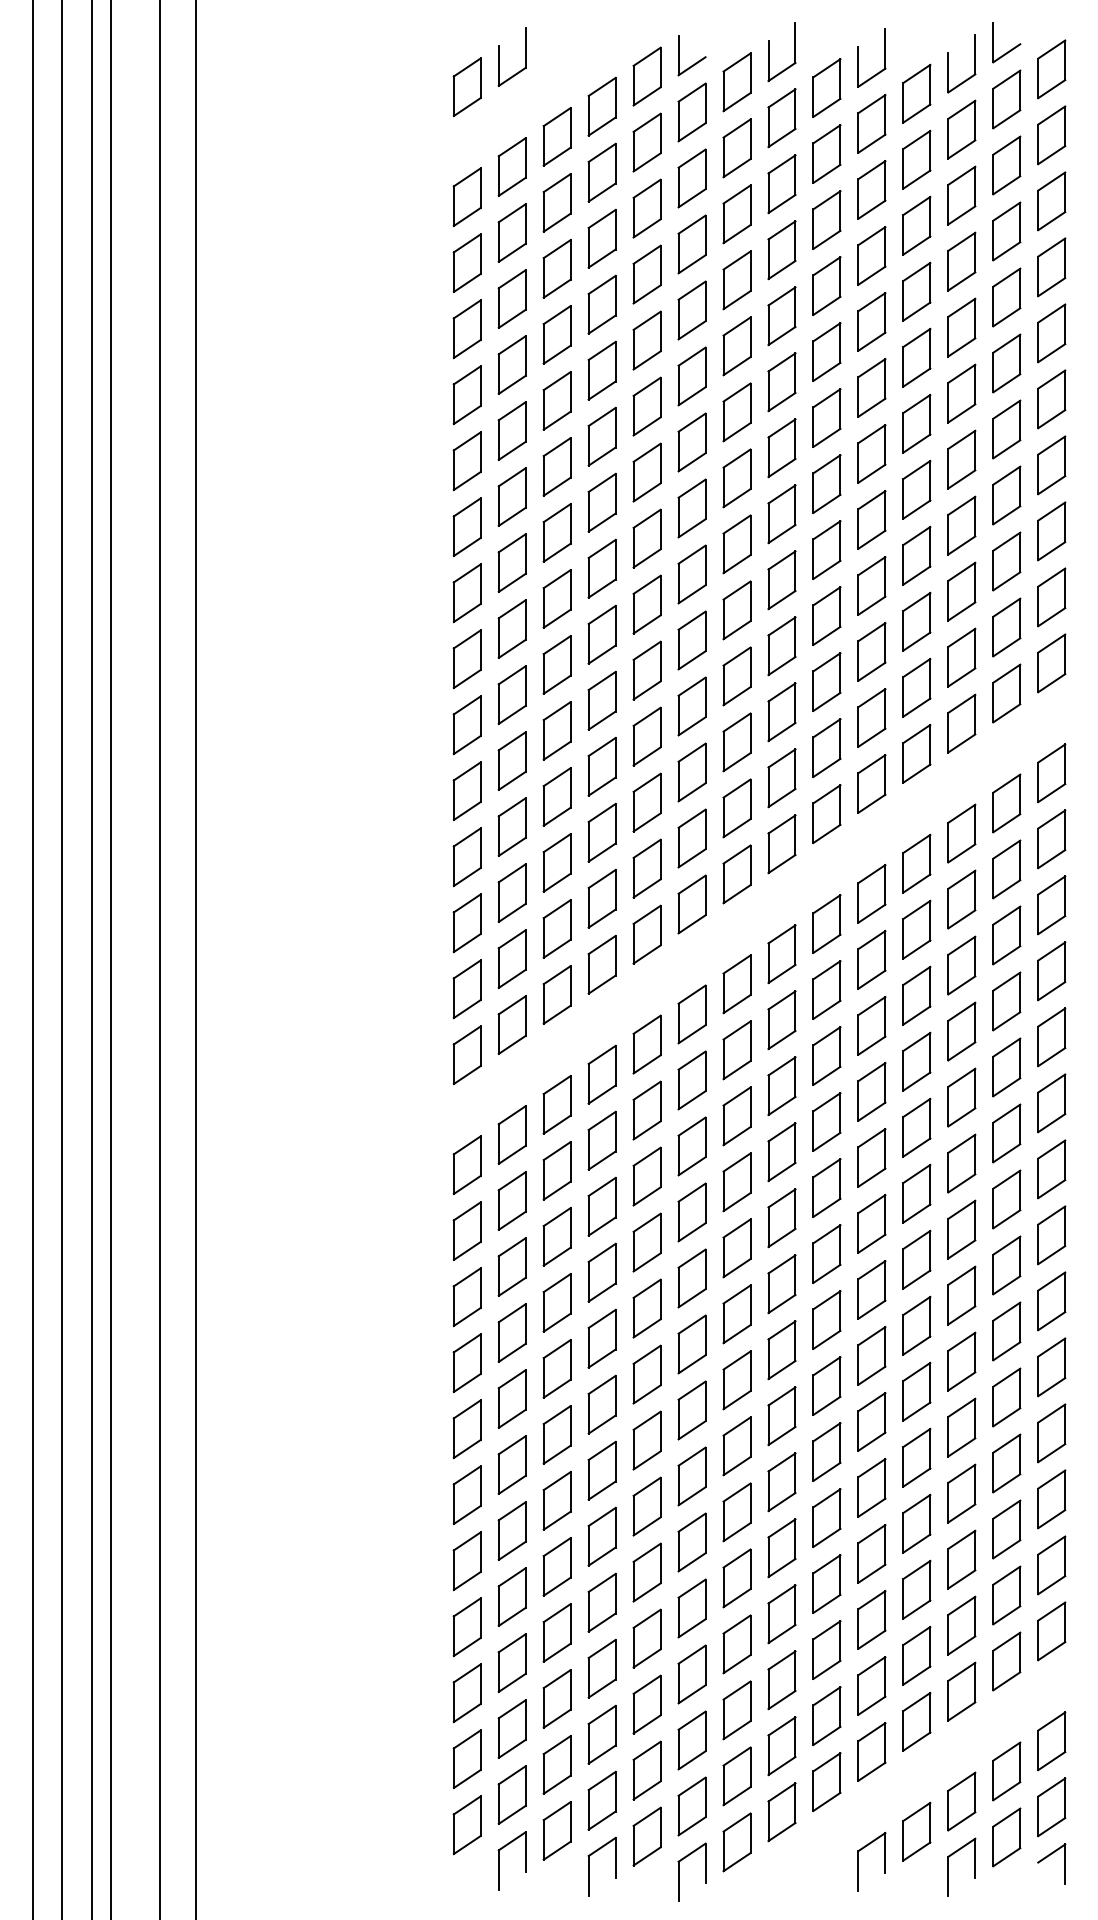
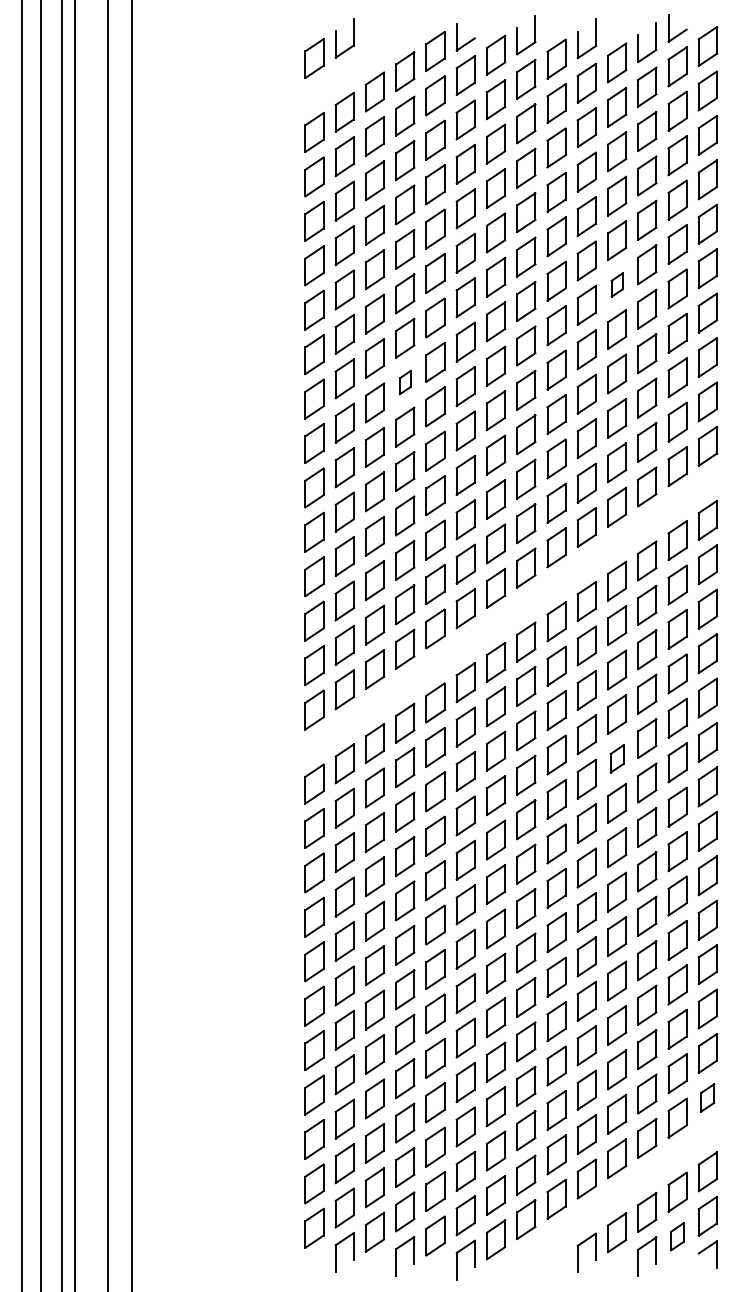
part: (917, 422) -> (617, 284), size x0.6
part: (602, 568) -> (405, 382), size x0.6
part: (917, 1127) -> (617, 758), size x0.7
part: (1051, 1630) -> (707, 1097), size x0.7
part: (1006, 1837) -> (677, 1236), size x0.7

